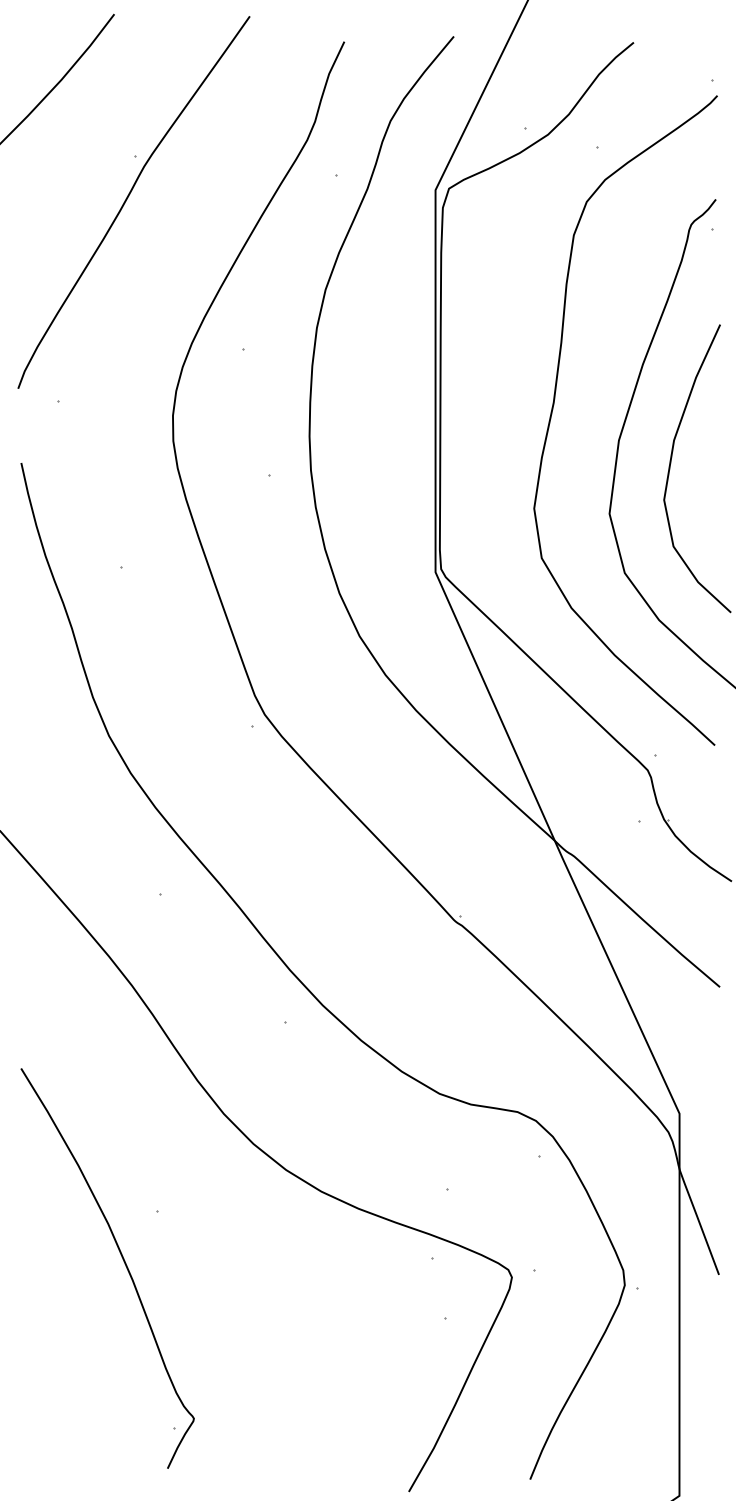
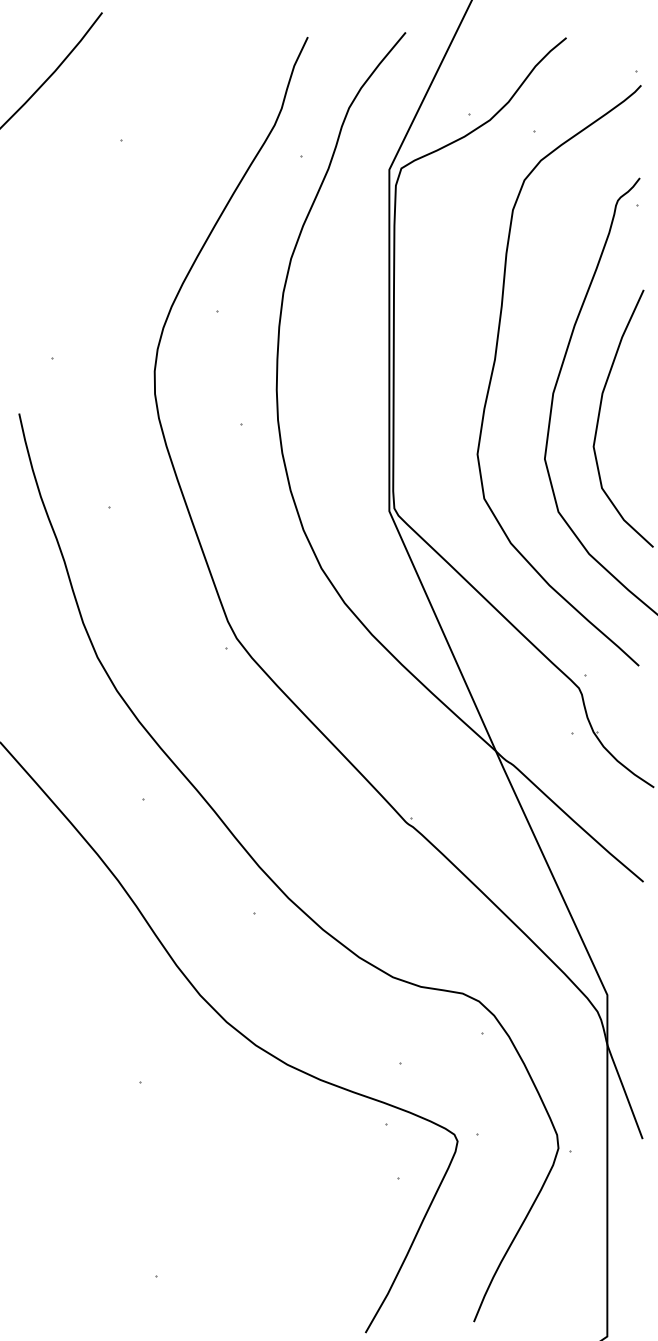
curve: (127, 199) -> (114, 178), removed
curve: (123, 1261) -> (110, 1127), removed

